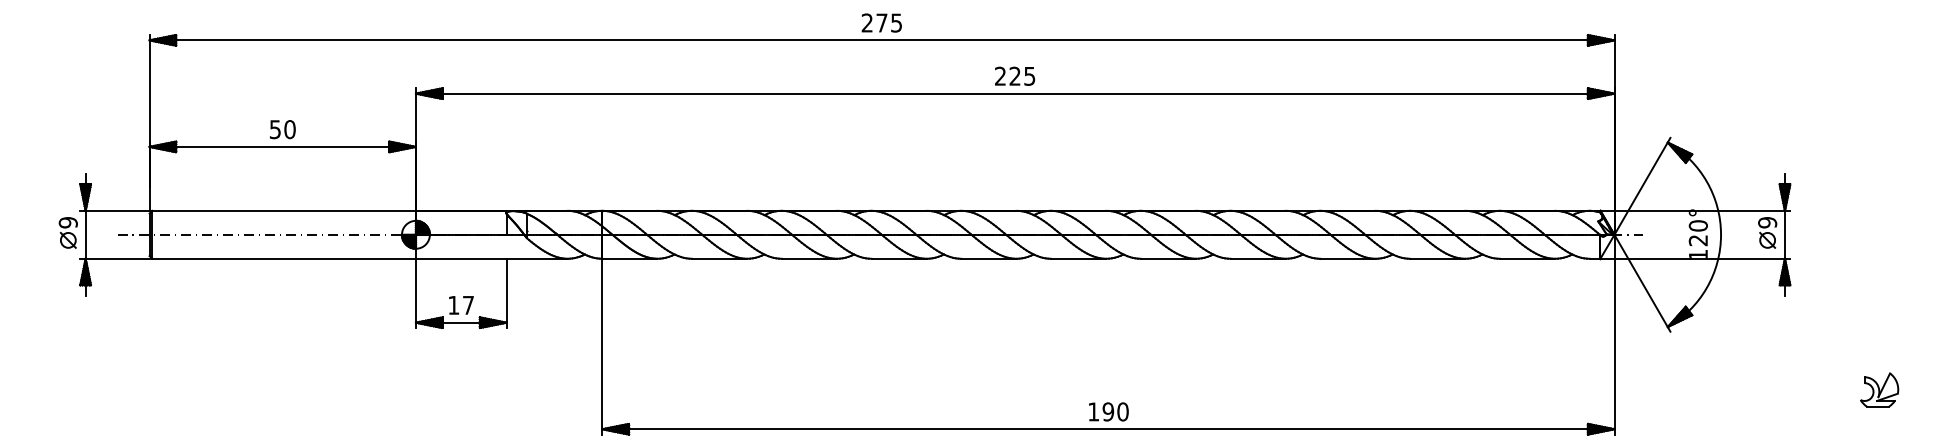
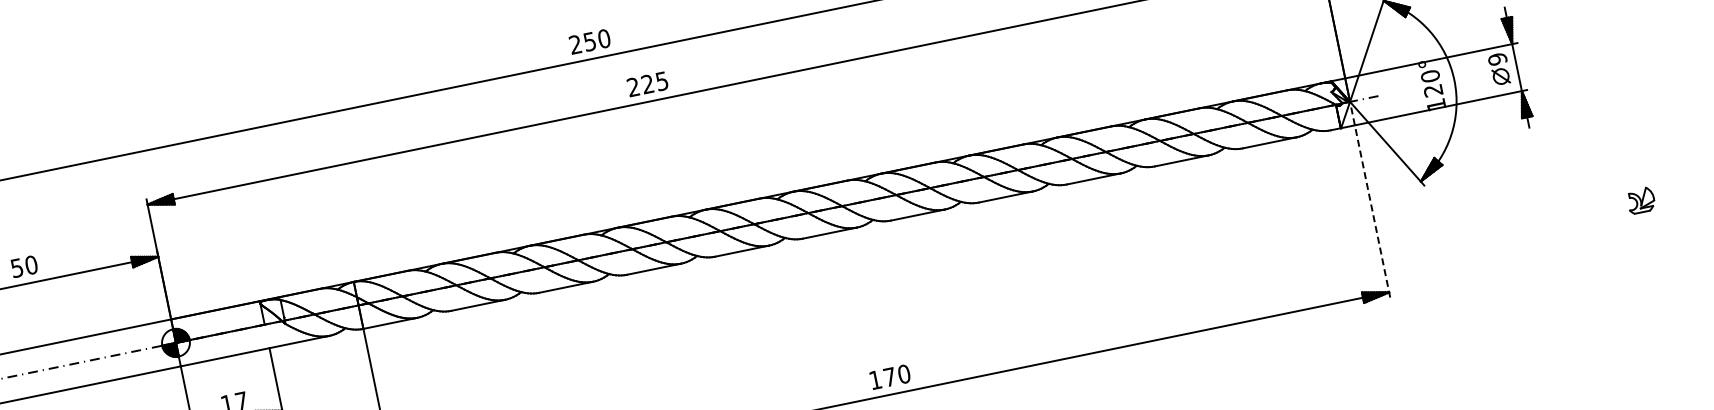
text: (889, 22) -> (597, 39), 275 -> 250
text: (1015, 75) -> (648, 83), moved
line: (1614, 334) -> (1370, 199), solid -> dashed
part: (1879, 389) -> (1640, 200), size x0.7
text: (1108, 411) -> (889, 376), 190 -> 170

